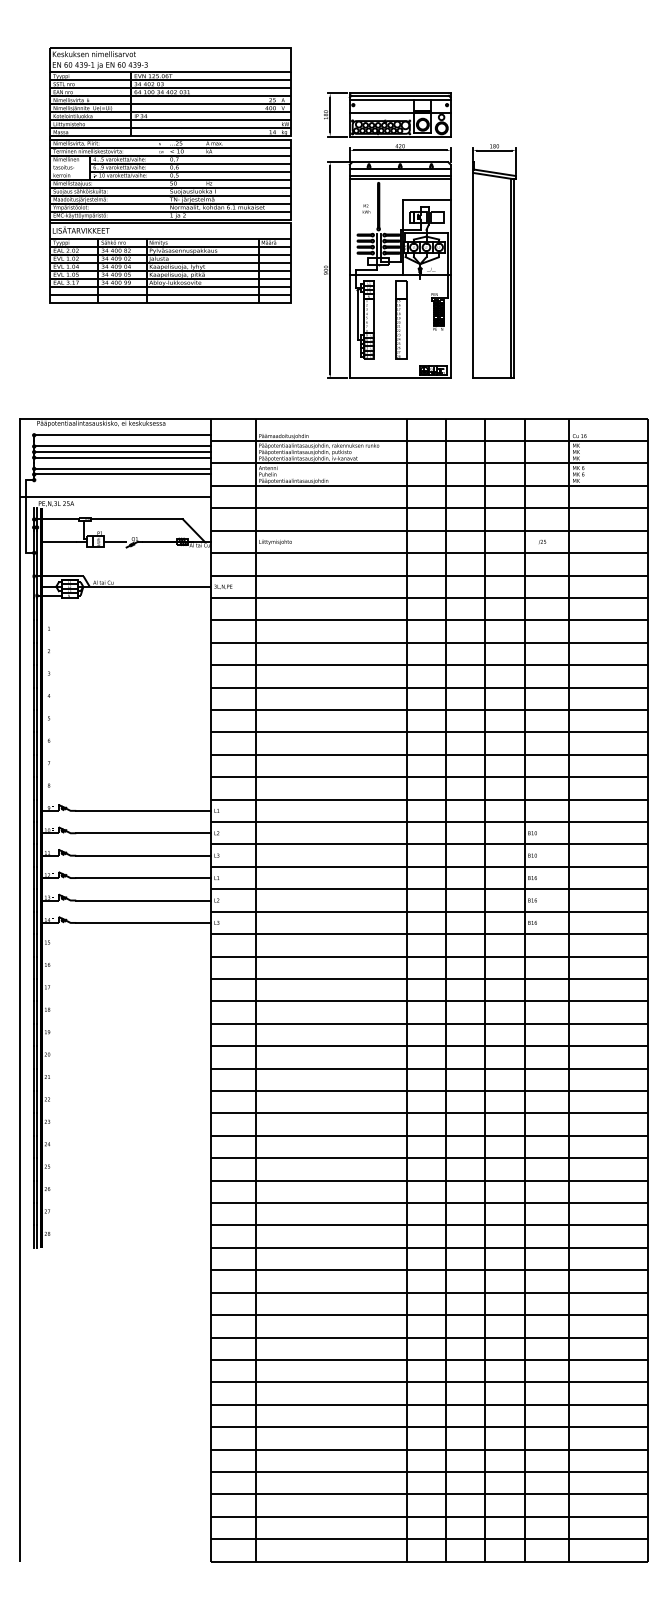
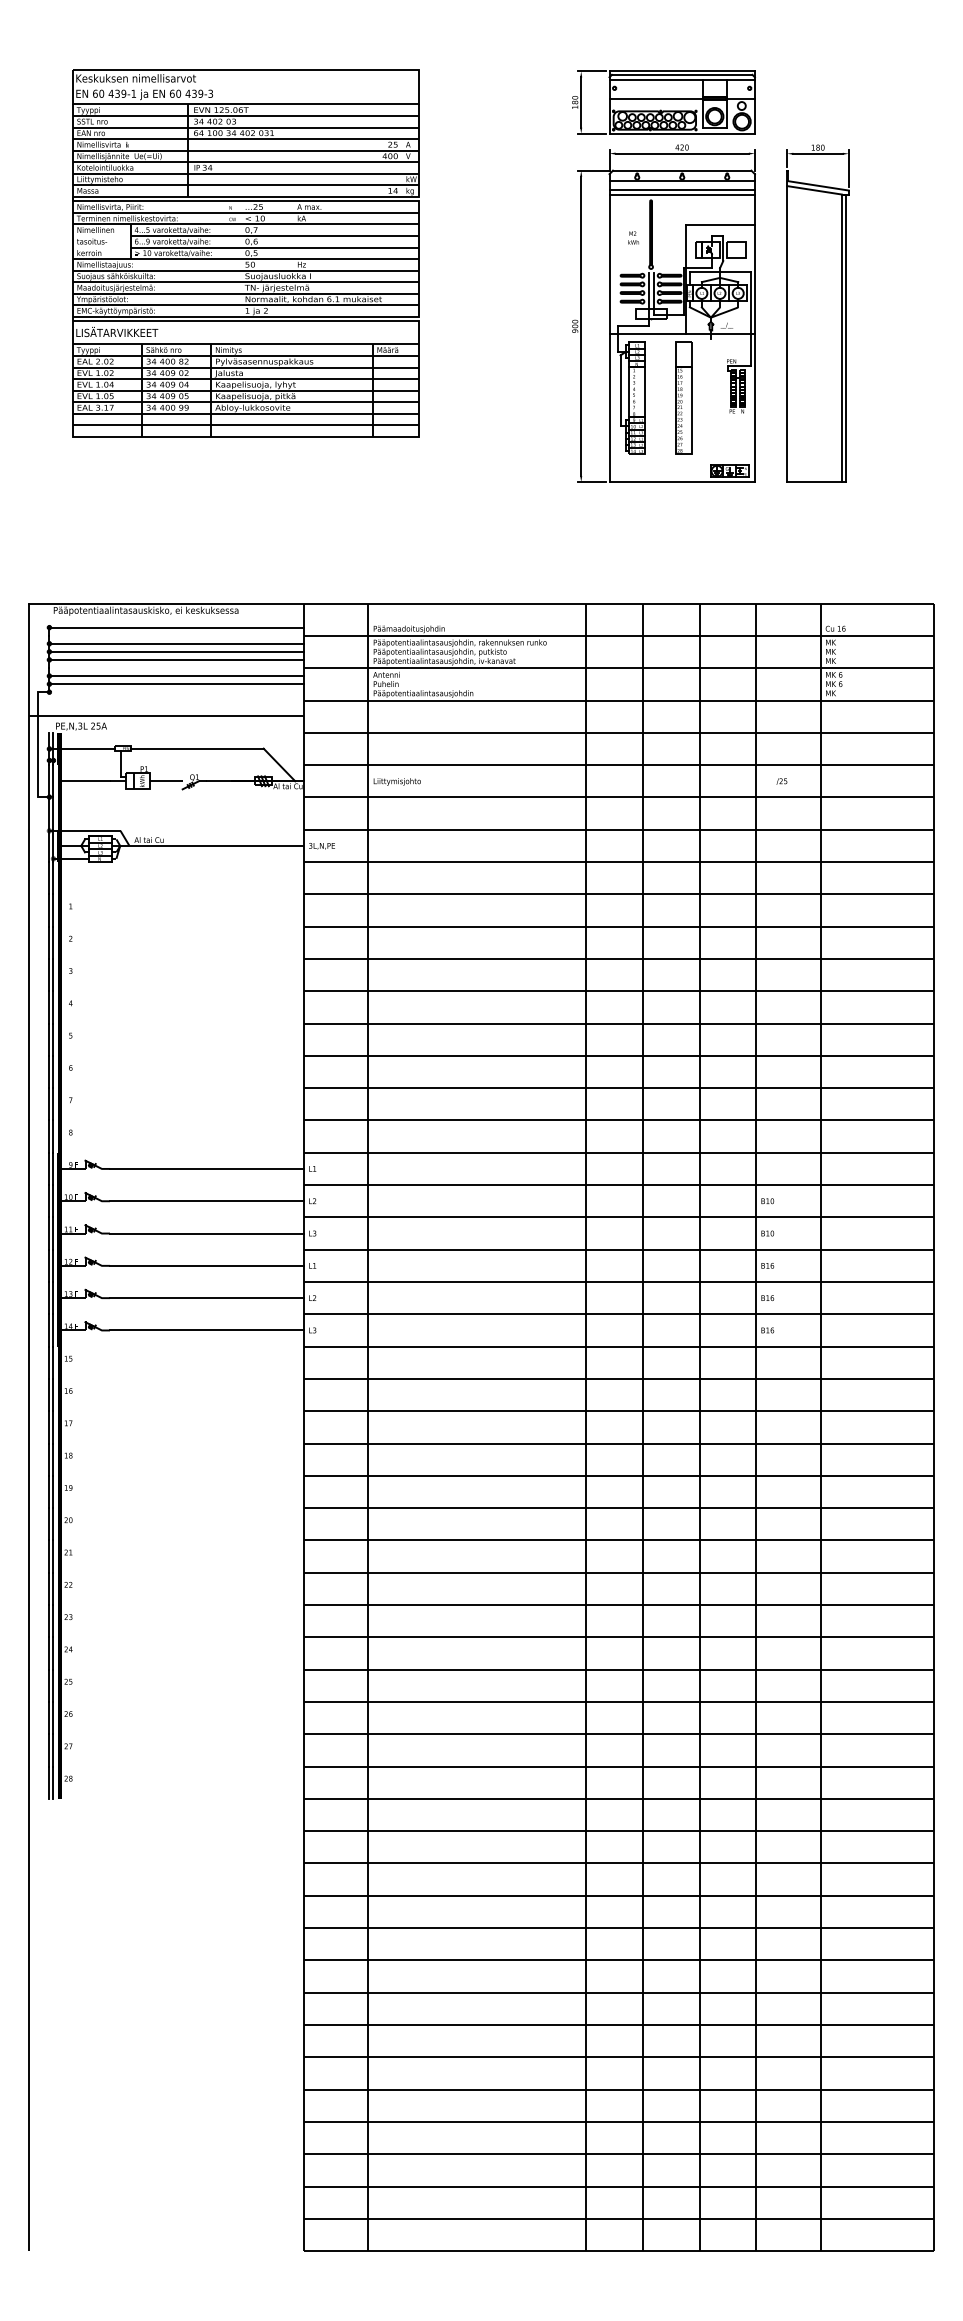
part: (420, 235) -> (711, 276), moved

